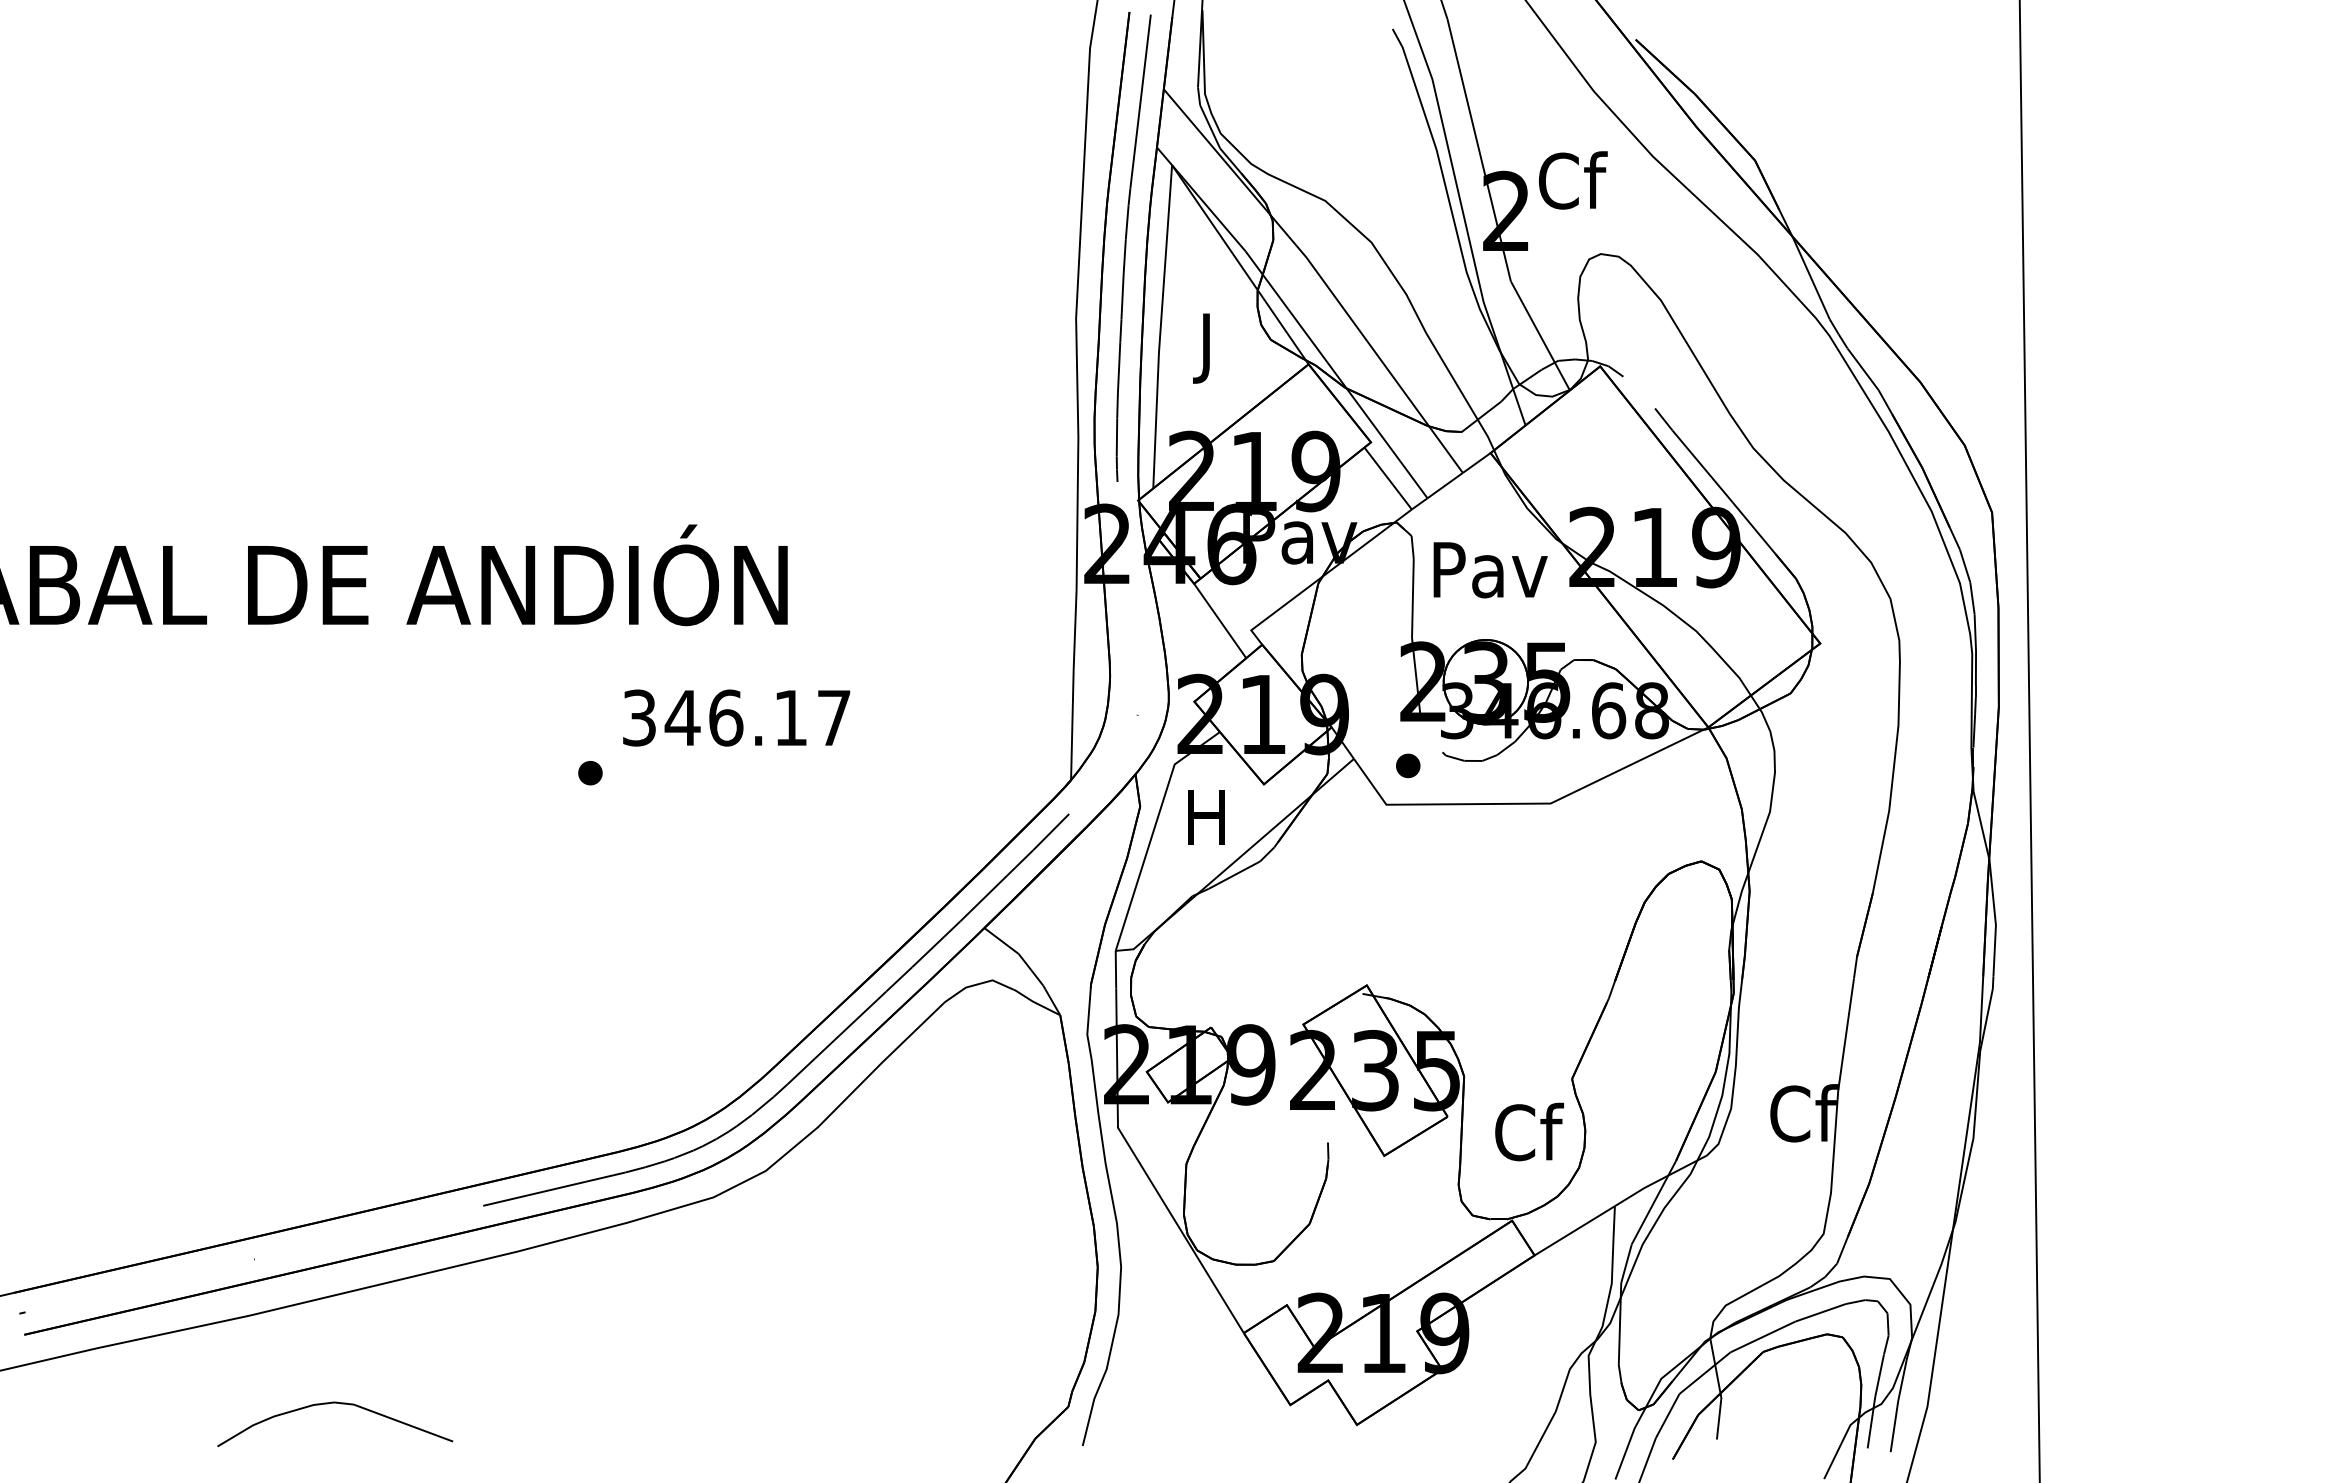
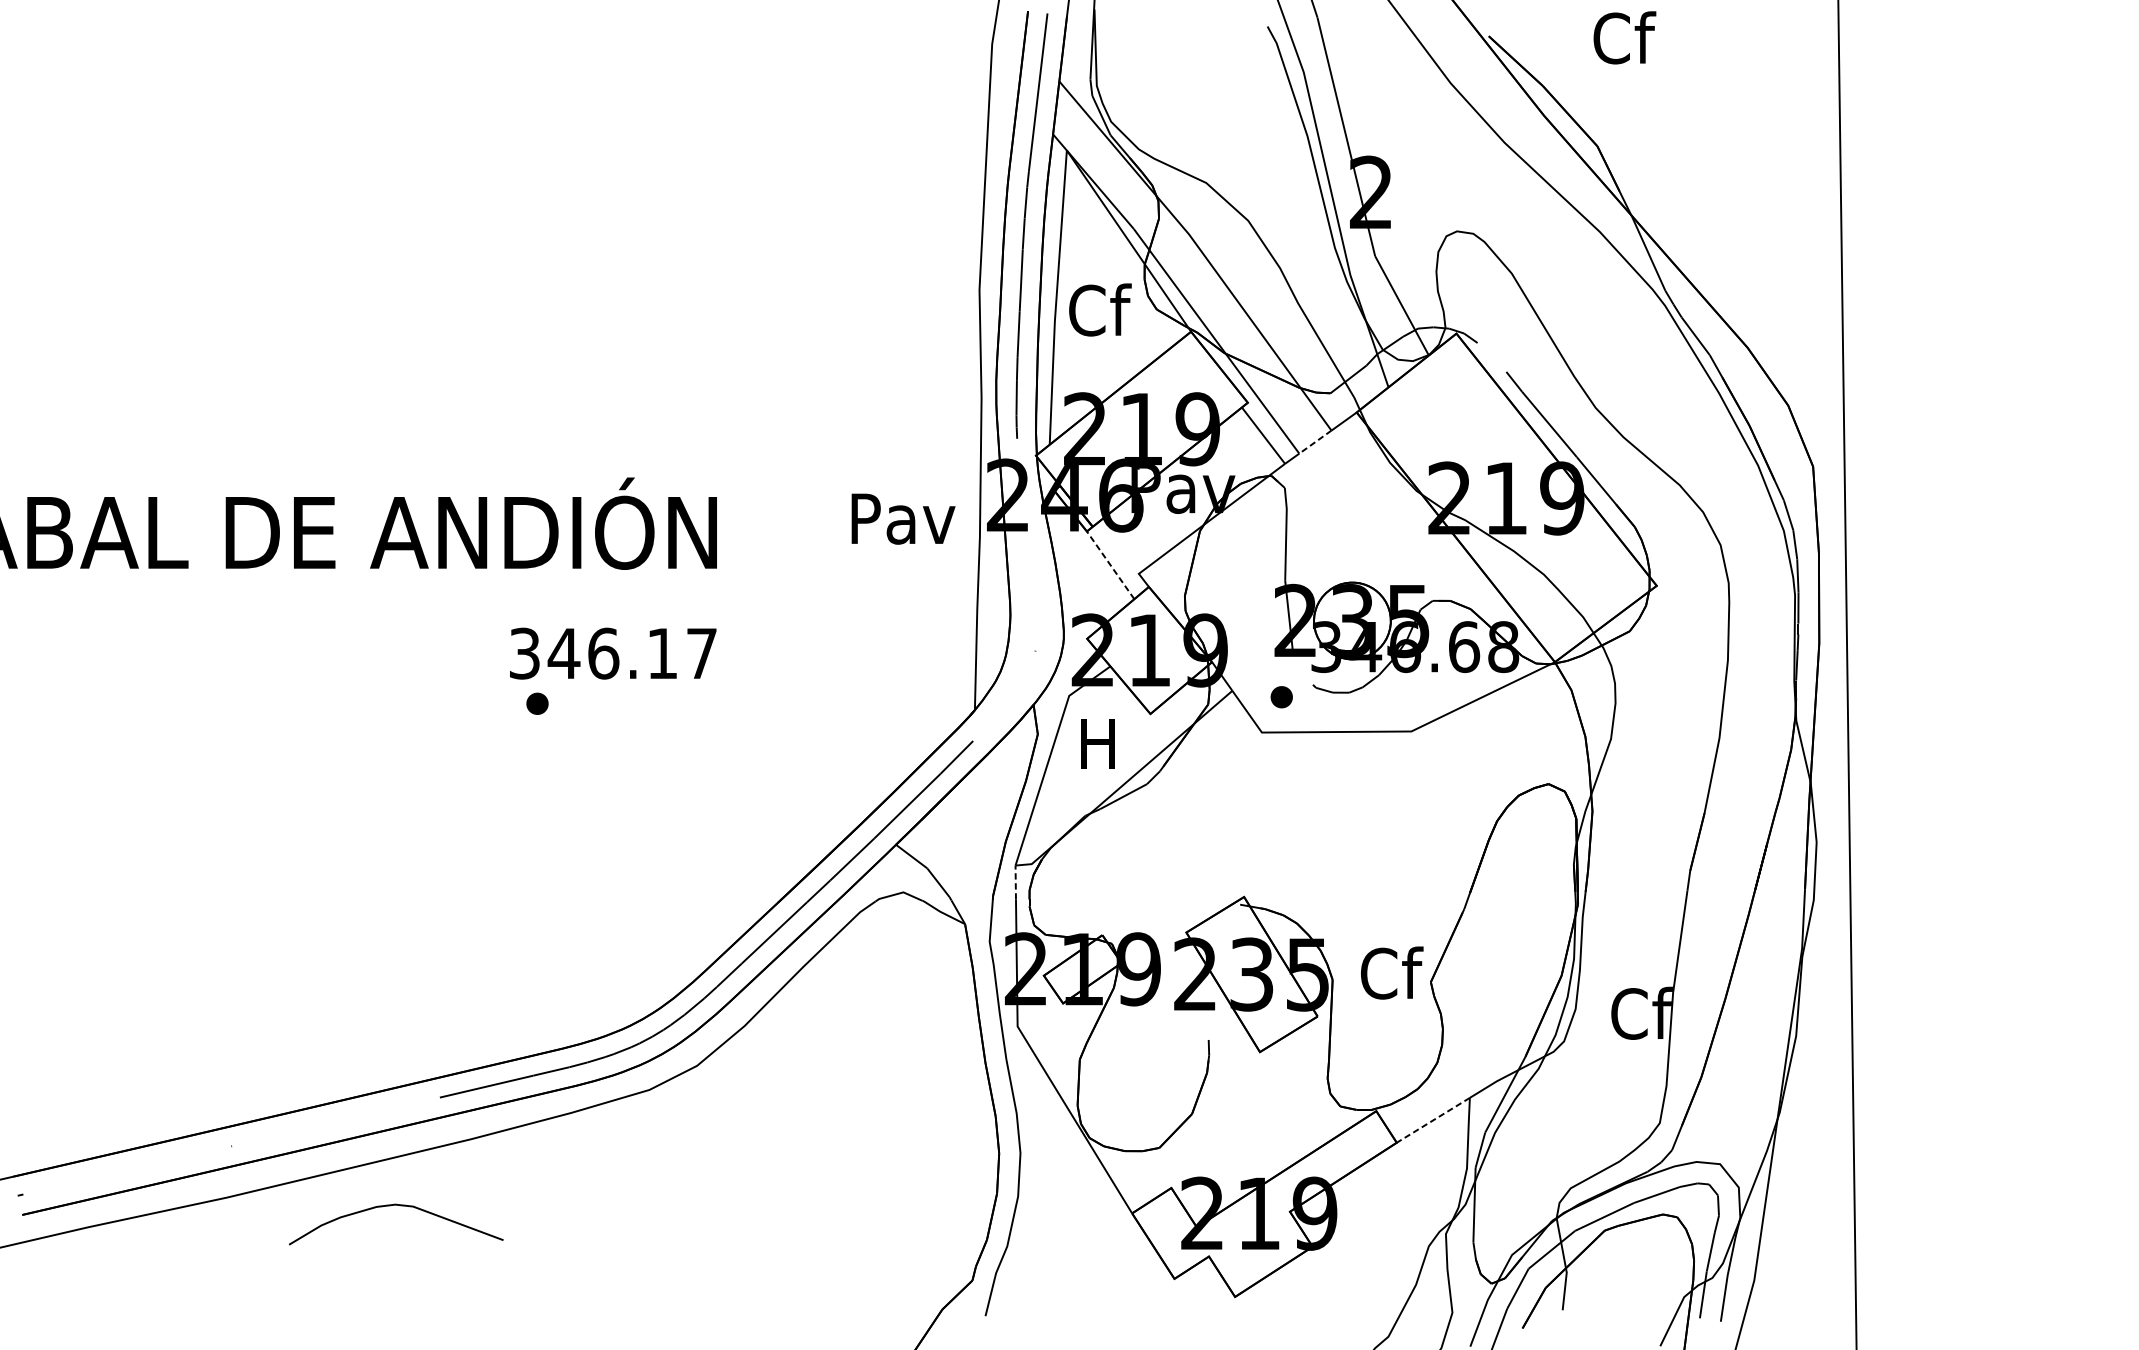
text: (1573, 180) -> (1625, 37), moved
text: (1208, 347) -> (1099, 316), J -> Cf
line: (1445, 485) -> (1315, 442), solid -> dashed
text: (1490, 570) -> (903, 519), moved
line: (1219, 620) -> (1109, 564), solid -> dashed
text: (736, 717) -> (613, 653), moved
line: (1115, 969) -> (1015, 882), solid -> dashed
text: (1529, 1131) -> (1392, 972), moved
line: (1574, 1231) -> (1433, 1120), solid -> dashed
curve: (341, 1404) -> (401, 1206), moved

